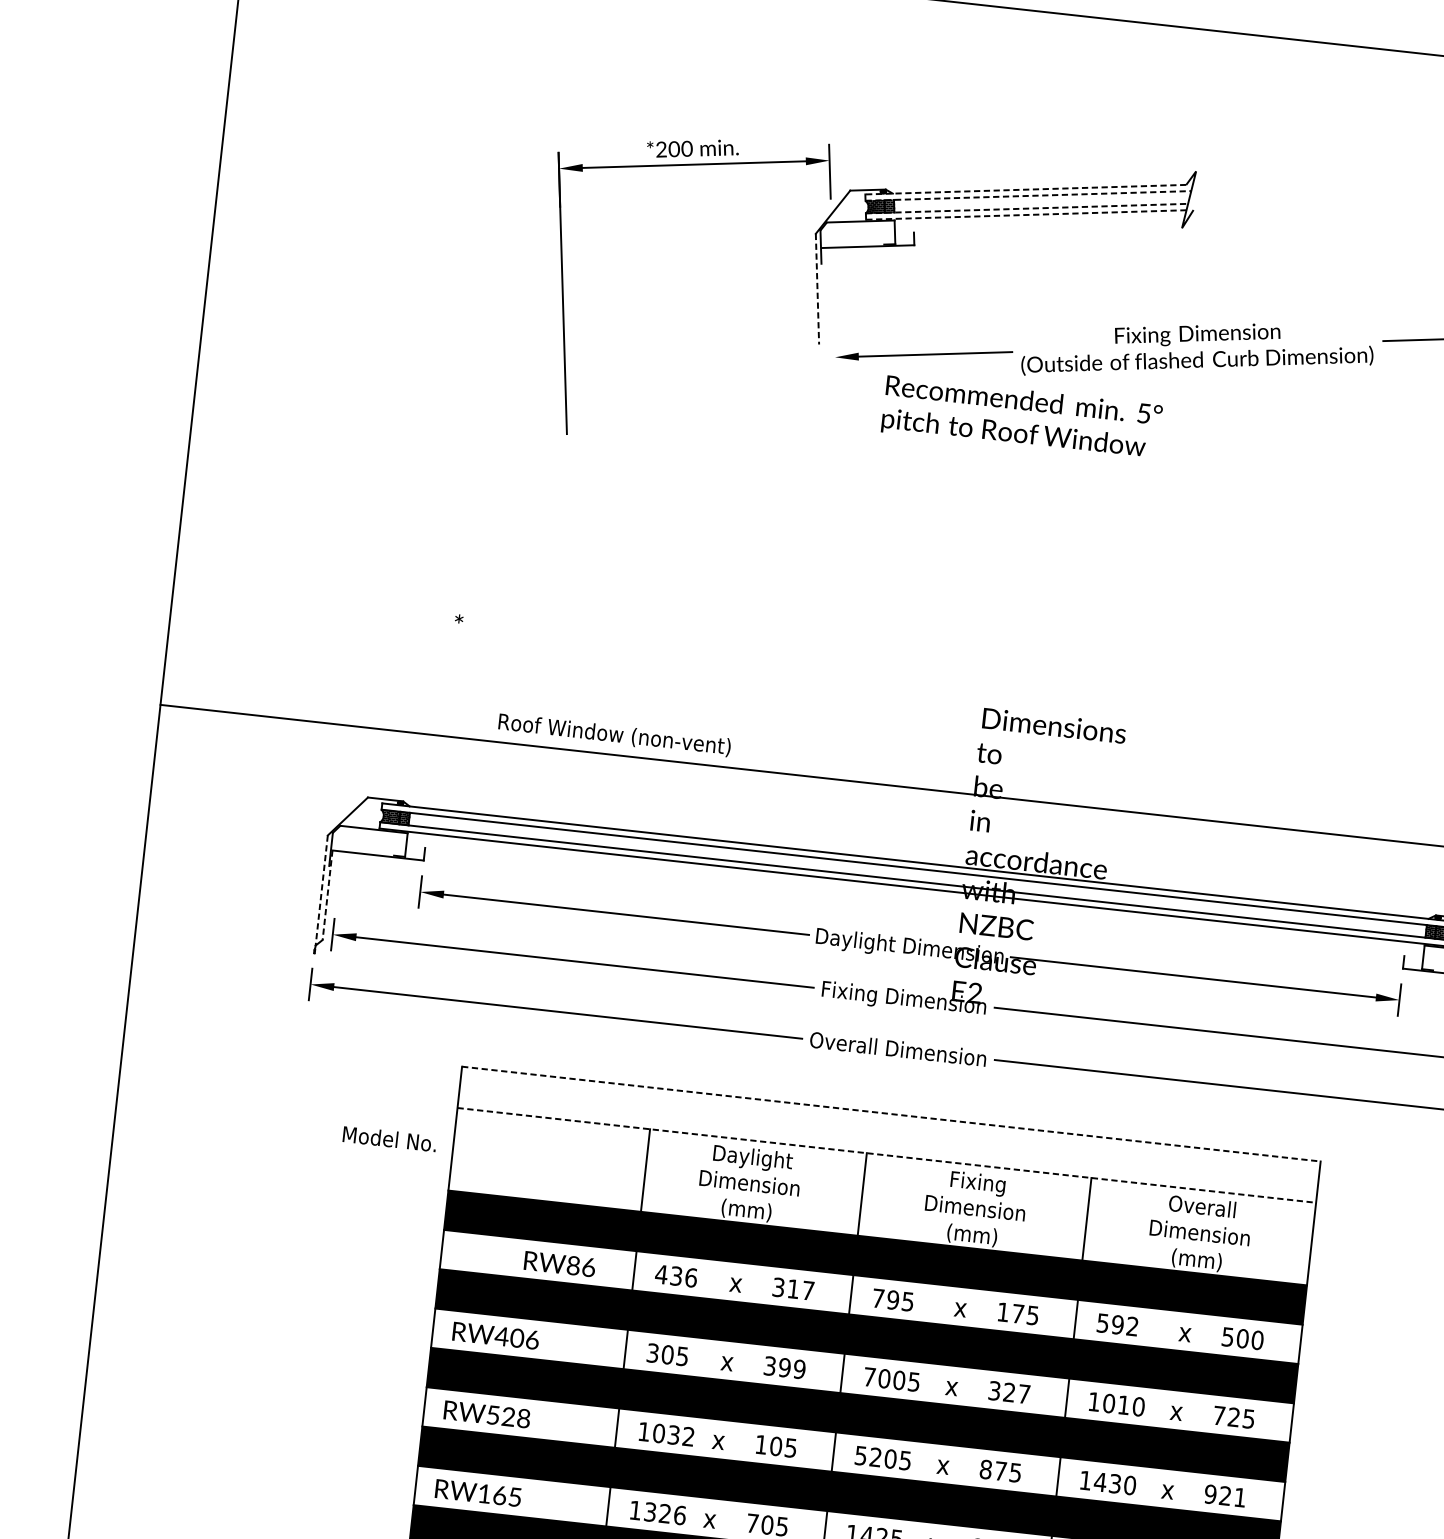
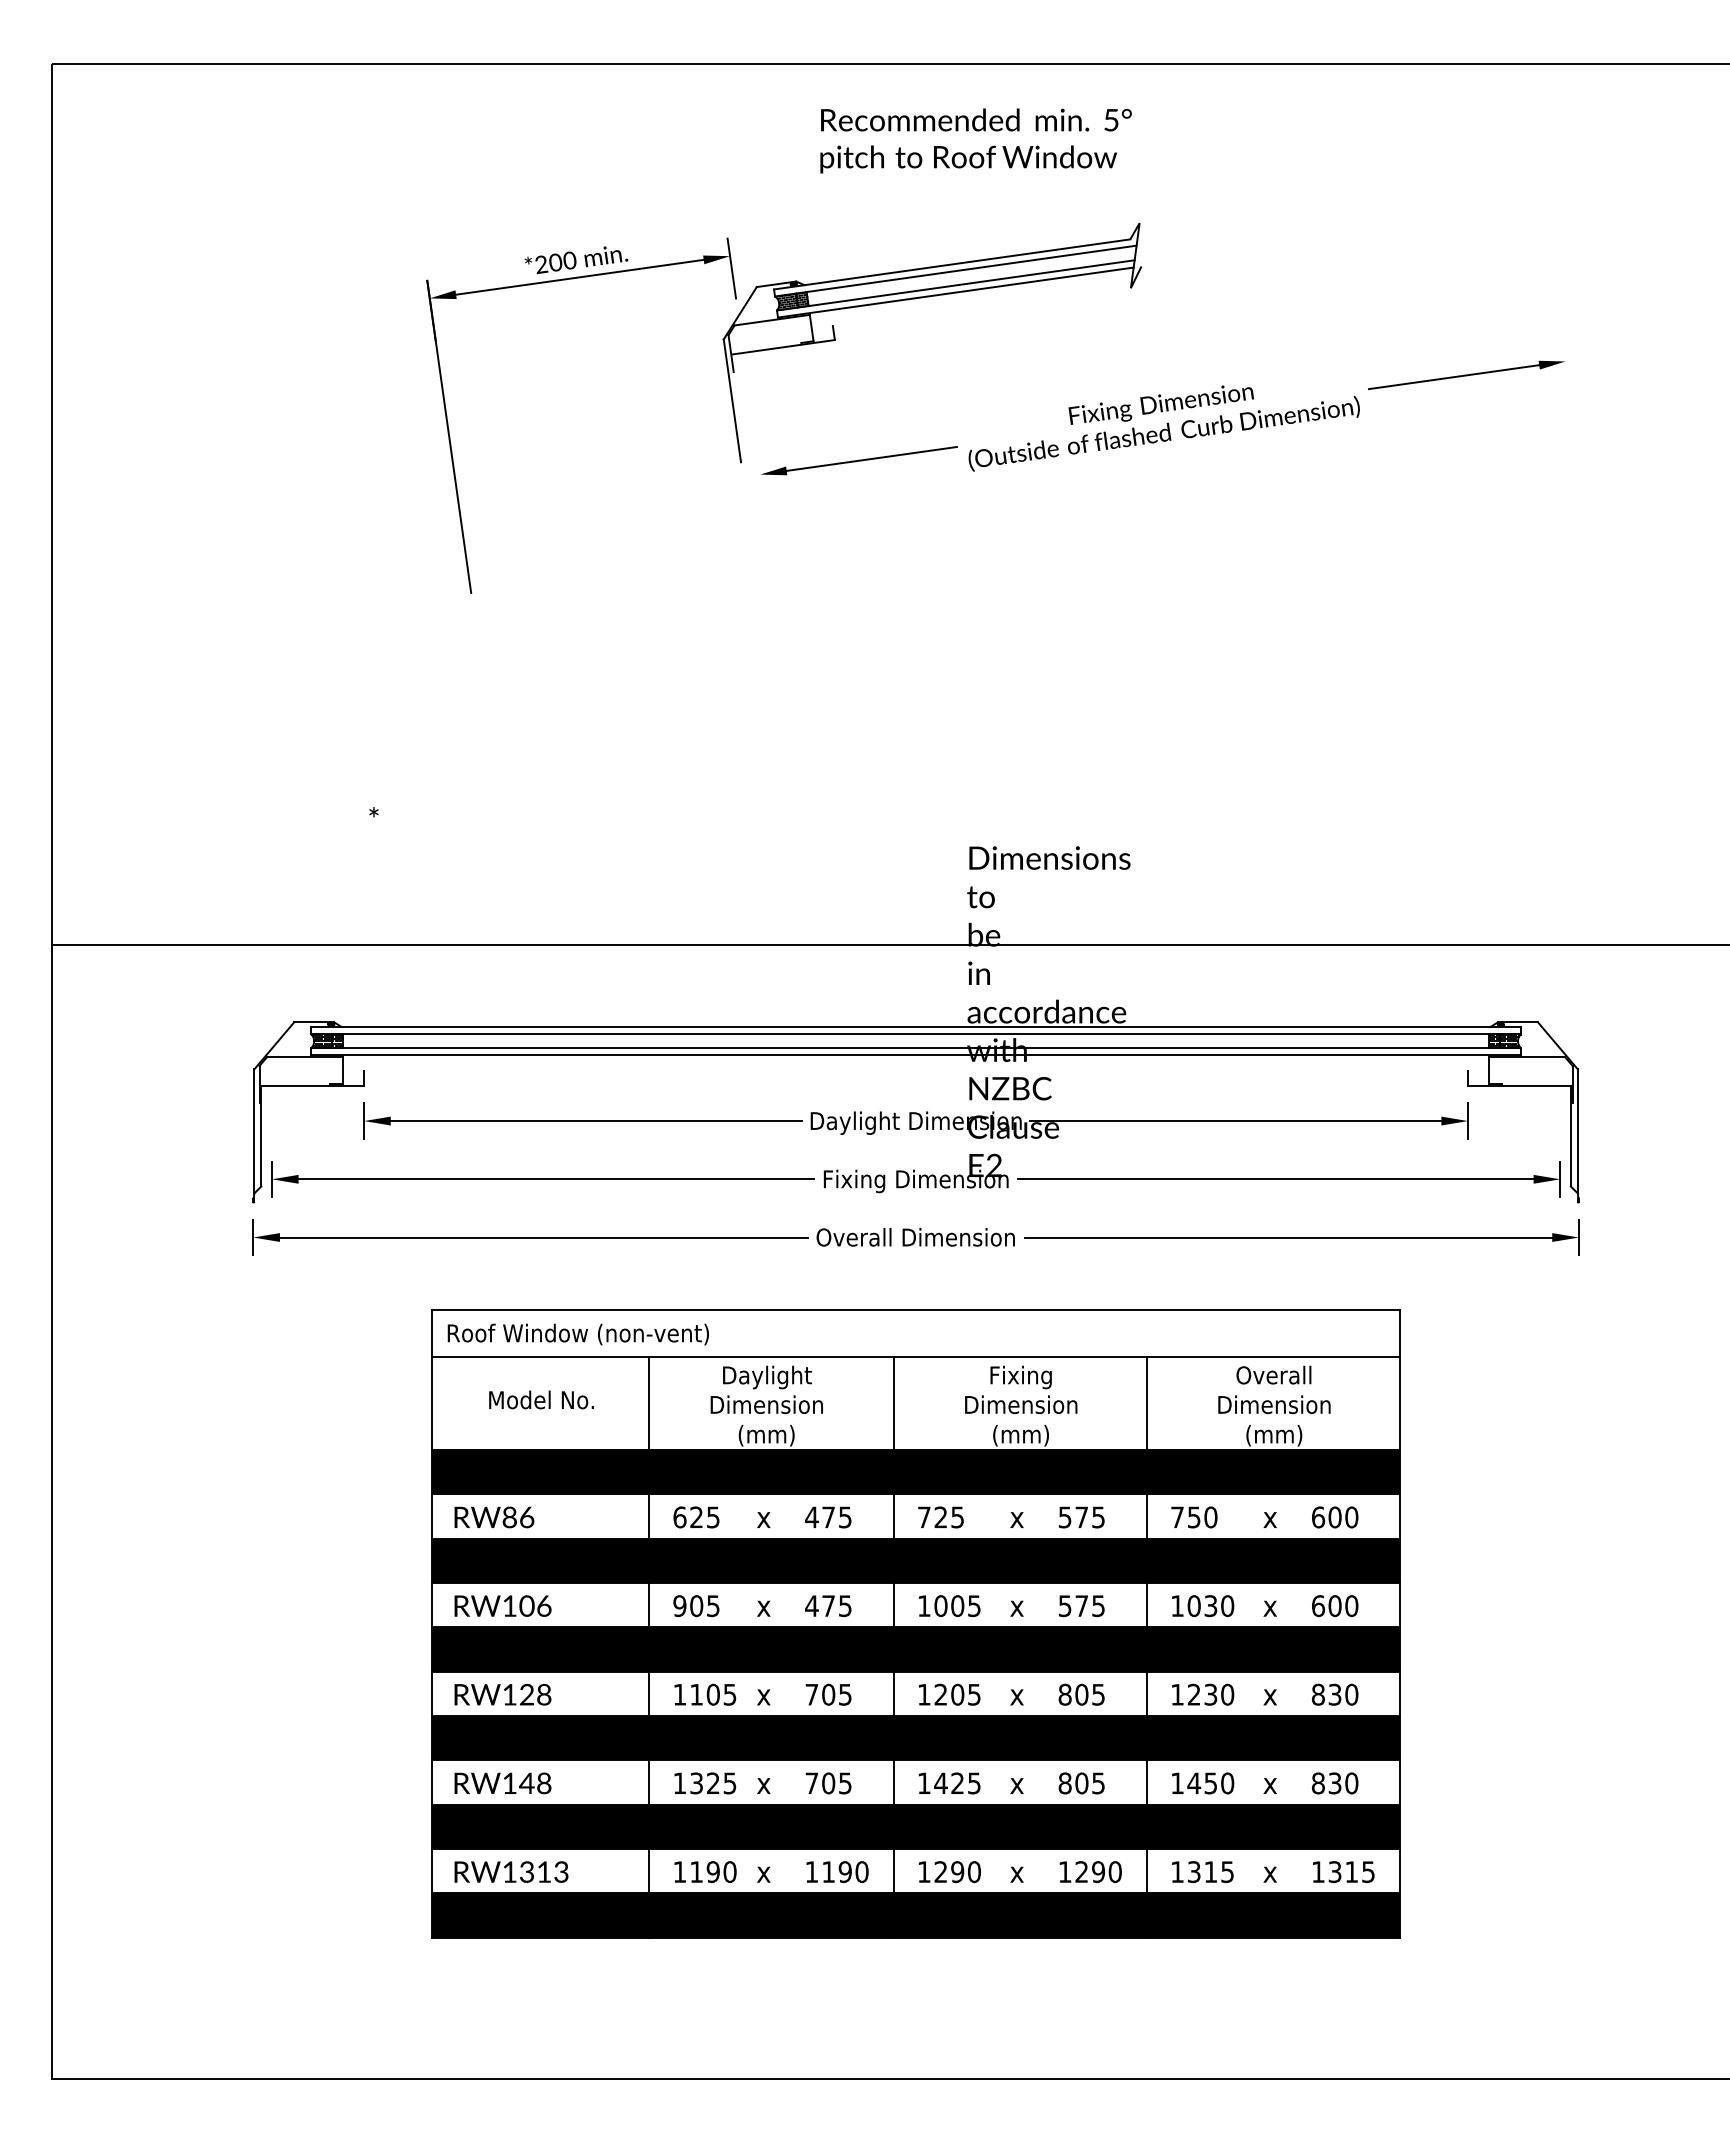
line: (1026, 189) -> (952, 264), dashed -> solid
line: (1028, 196) -> (955, 271), dashed -> solid
line: (1026, 208) -> (955, 285), dashed -> solid
line: (1026, 214) -> (955, 292), dashed -> solid
line: (817, 289) -> (732, 401), dashed -> solid
text: (1021, 418) -> (975, 140), moved
text: (613, 735) -> (577, 1334), moved
line: (321, 891) -> (254, 1132), dashed -> solid
line: (327, 895) -> (261, 1136), dashed -> solid
line: (891, 1114) -> (916, 1310), dashed -> solid
text: (389, 1138) -> (541, 1399), moved
line: (887, 1155) -> (916, 1357), dashed -> solid
text: (559, 1264) -> (494, 1517), moved
text: (676, 1276) -> (696, 1517), 436 -> 625
text: (793, 1289) -> (828, 1517), 317 -> 475
text: (892, 1300) -> (940, 1517), 795 -> 725
text: (1003, 1312) -> (1065, 1517), 175 -> 575
text: (1118, 1325) -> (1194, 1517), 592 -> 750
text: (501, 1335) -> (509, 1605), RW406 -> RW106
text: (1228, 1337) -> (1318, 1517), 500 -> 600
text: (652, 1352) -> (679, 1605), 305 -> 905
text: (784, 1368) -> (828, 1606), 399 -> 475
text: (869, 1376) -> (924, 1605), 7005 -> 1005
text: (1009, 1392) -> (1081, 1606), 327 -> 575
text: (1123, 1405) -> (1210, 1606), 1010 -> 1030
text: (493, 1414) -> (509, 1694), RW528 -> RW128
text: (1234, 1417) -> (1335, 1606), 725 -> 600
text: (674, 1434) -> (713, 1694), 1032 -> 1105
text: (760, 1444) -> (811, 1694), 105 -> 705
text: (861, 1455) -> (924, 1694), 5205 -> 1205
text: (1000, 1470) -> (1081, 1694), 875 -> 805
text: (1100, 1482) -> (1194, 1694), 1430 -> 1230
text: (1224, 1495) -> (1334, 1694), 921 -> 830
text: (507, 1496) -> (535, 1783), RW165 -> RW148
text: (679, 1515) -> (729, 1783), 1326 -> 1325

